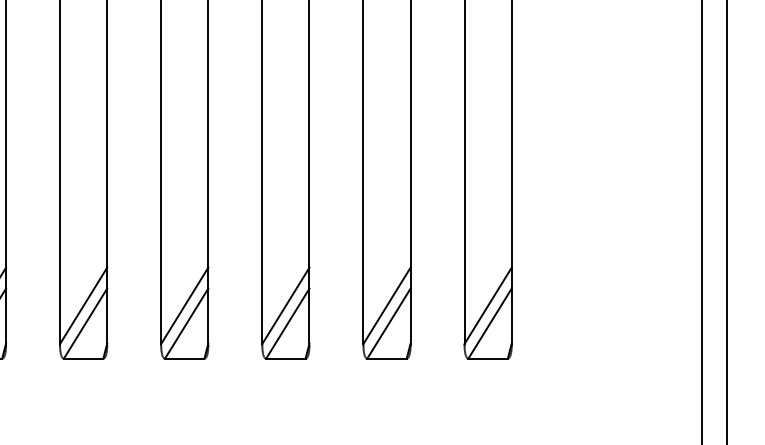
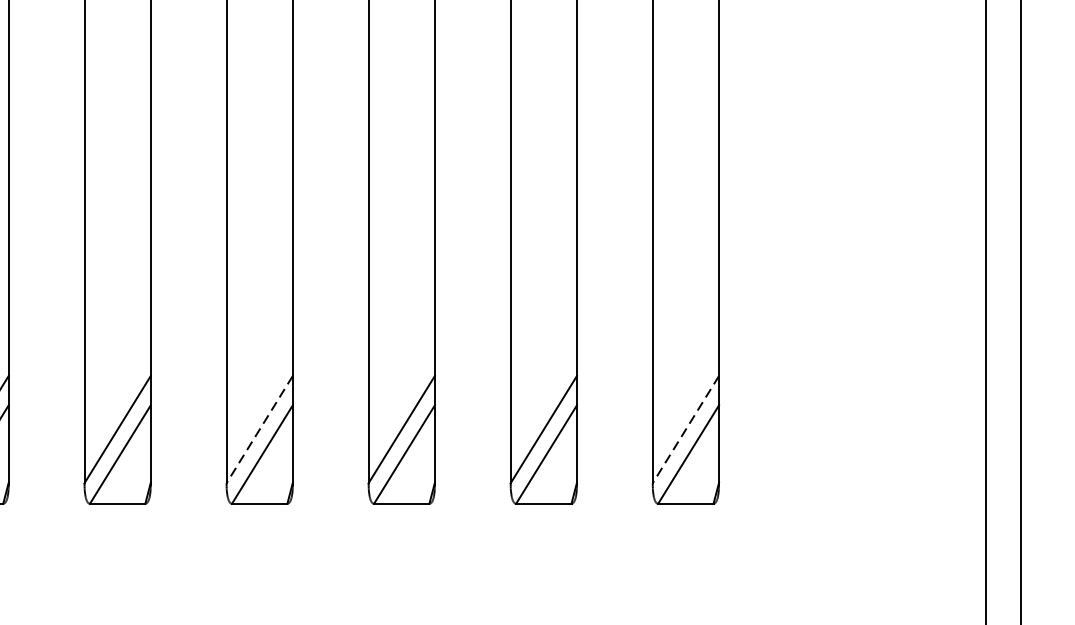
line: (184, 305) -> (259, 429), solid -> dashed
line: (488, 305) -> (686, 429), solid -> dashed

